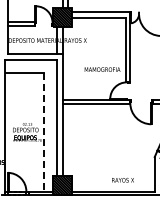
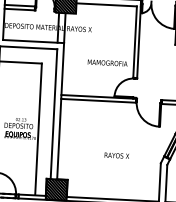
line: (43, 132) -> (38, 129), dashed -> solid
text: (122, 180) -> (116, 155), moved

